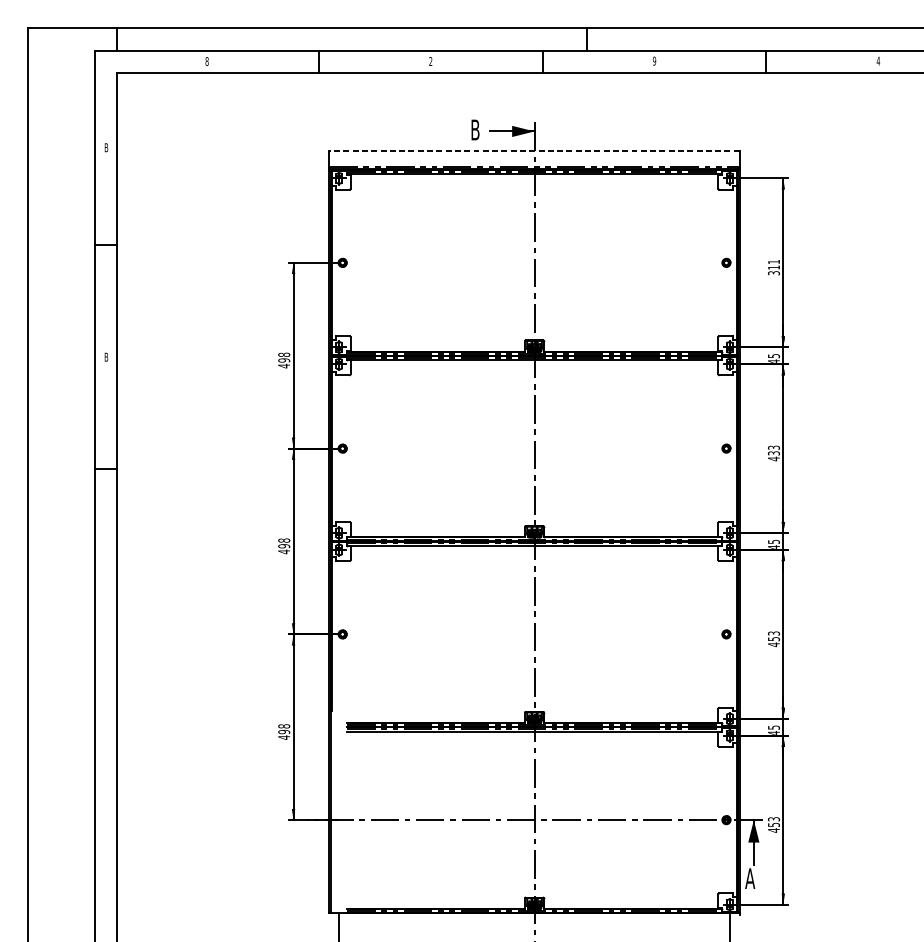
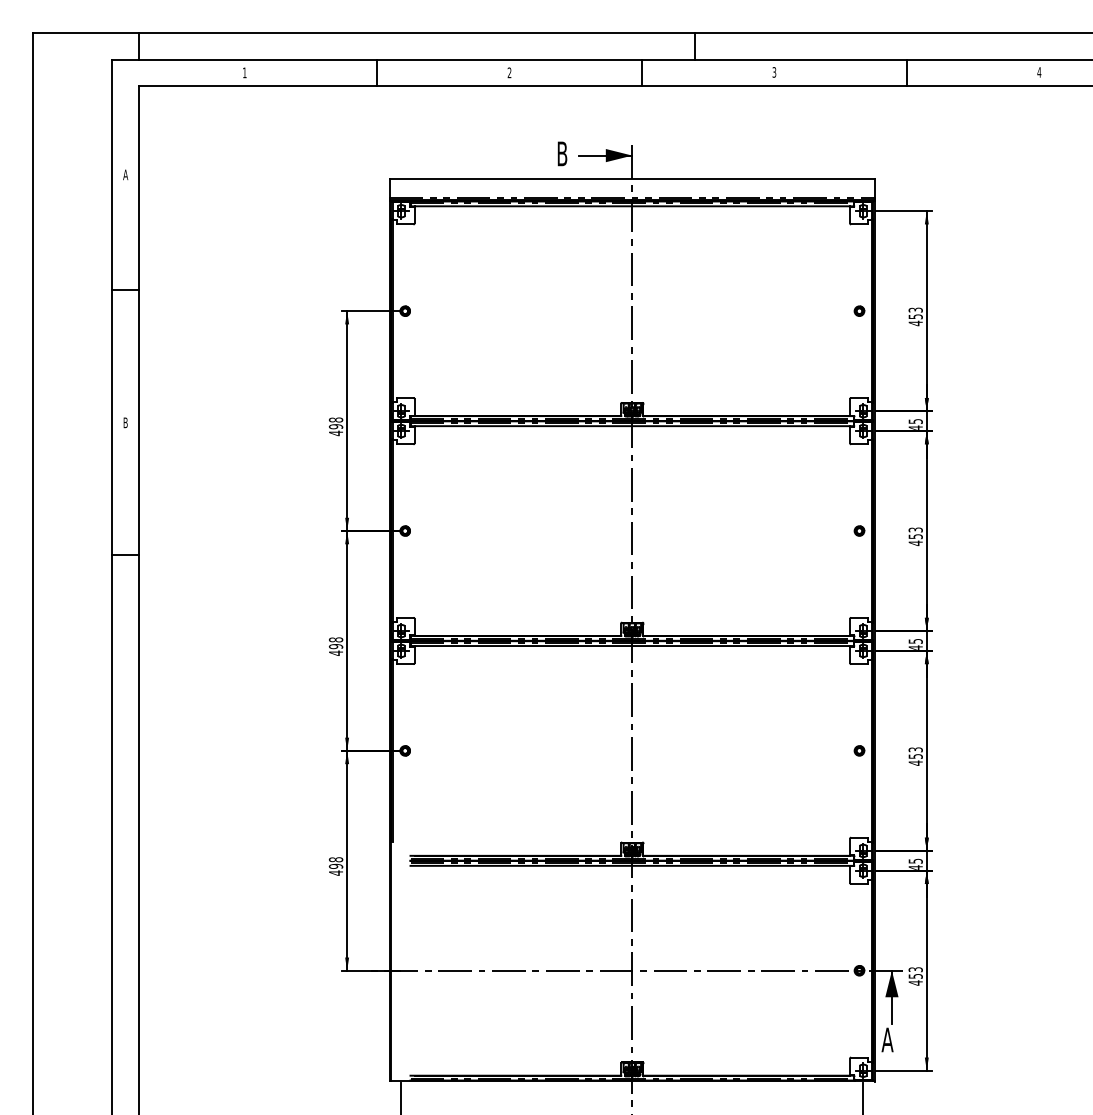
text: (206, 61) -> (244, 72), 8 -> 1
text: (654, 61) -> (774, 72), 9 -> 3
text: (106, 147) -> (125, 174), B -> A
line: (534, 151) -> (632, 179), dashed -> solid
text: (773, 267) -> (915, 316), 311 -> 453
text: (772, 453) -> (914, 536), 433 -> 453

